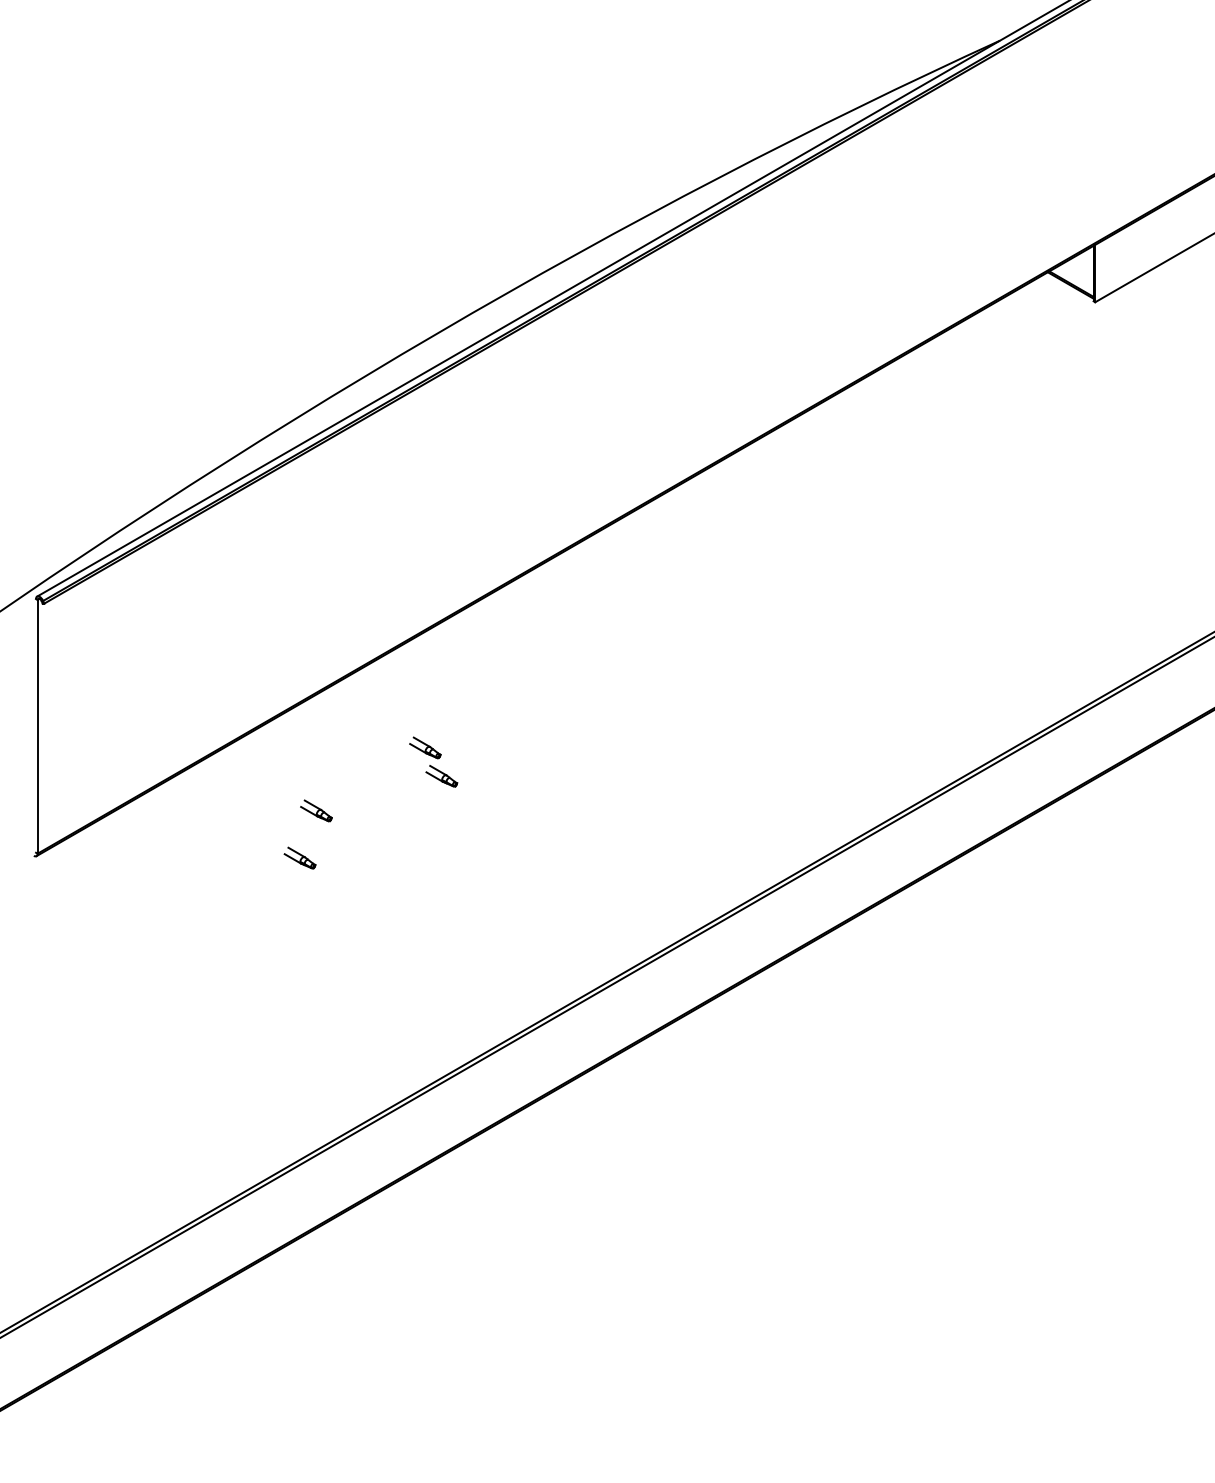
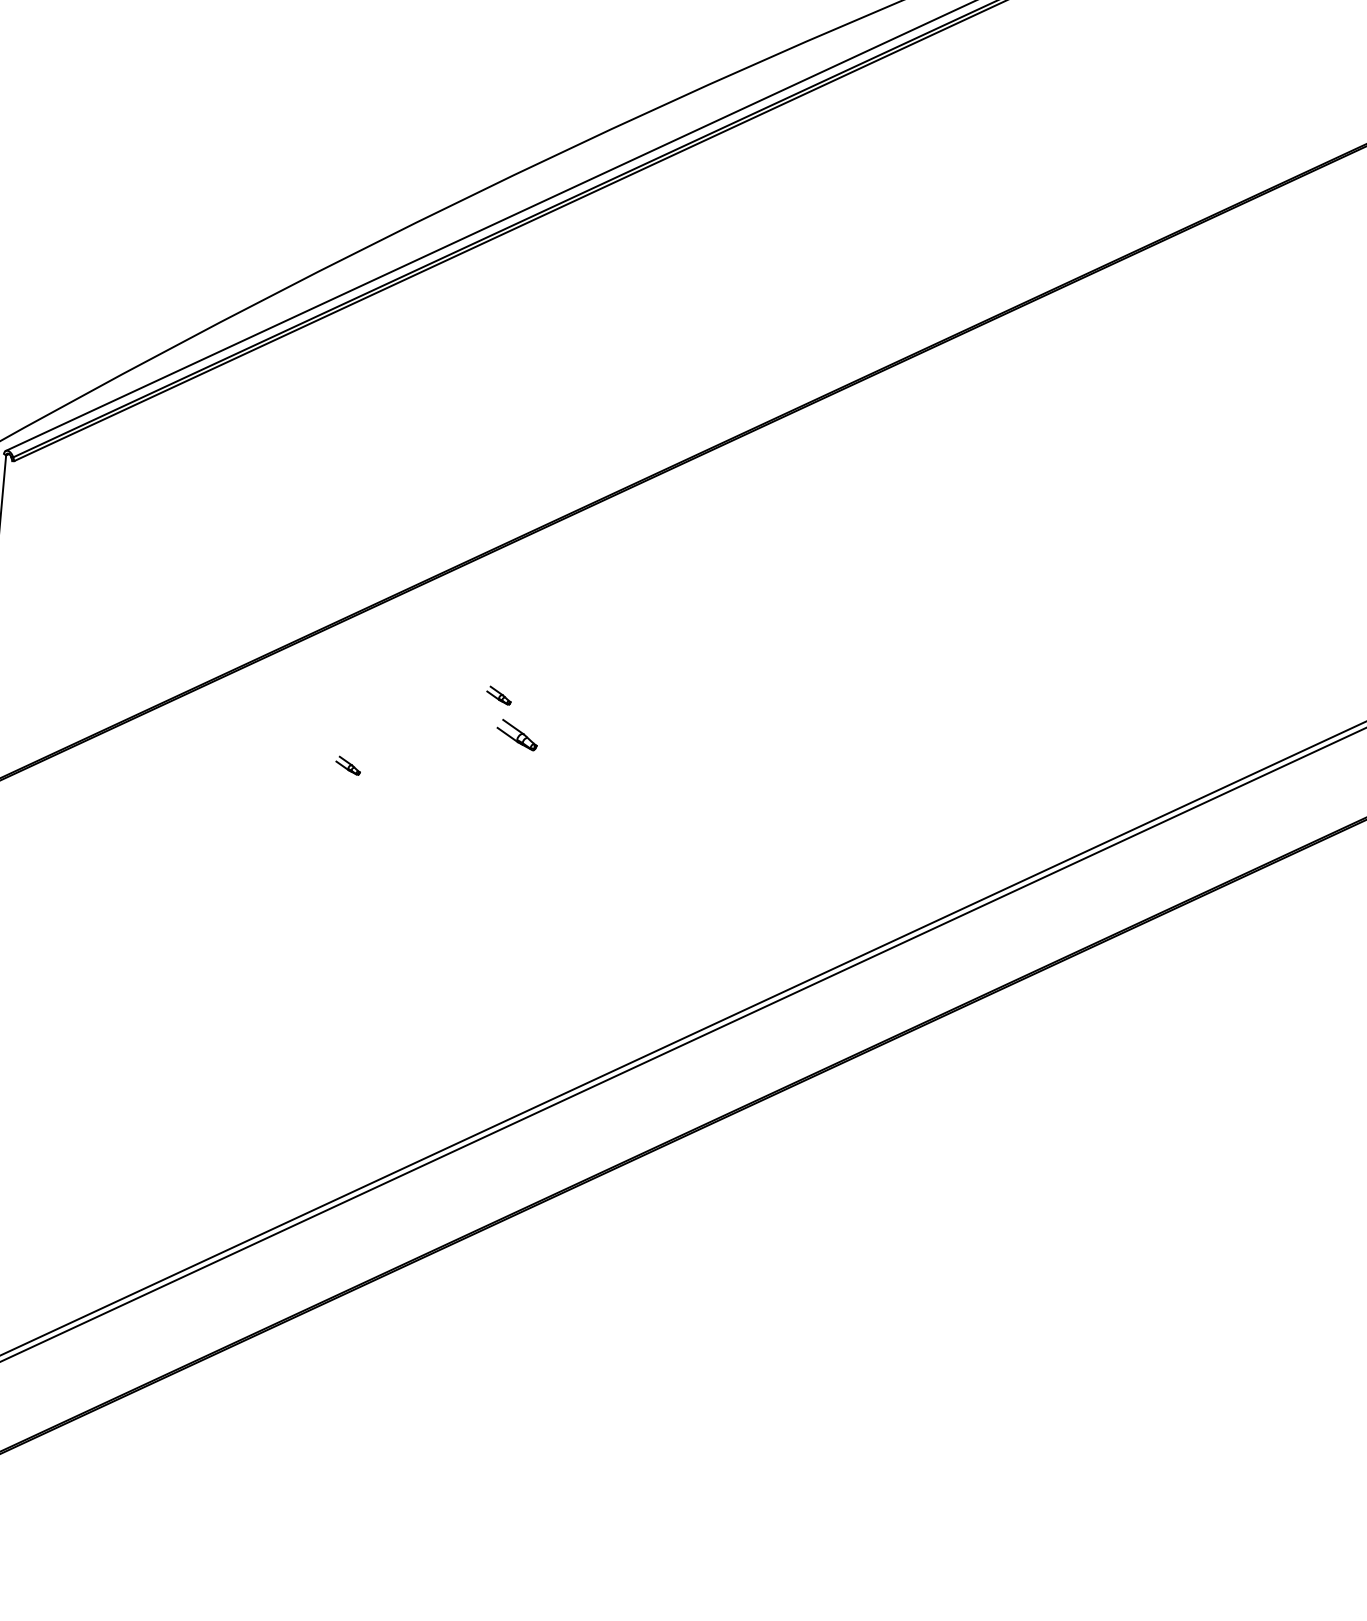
part: (425, 747) -> (499, 695), size x0.6
part: (316, 810) -> (348, 765), size x0.6
part: (299, 857) -> (320, 825), removed

